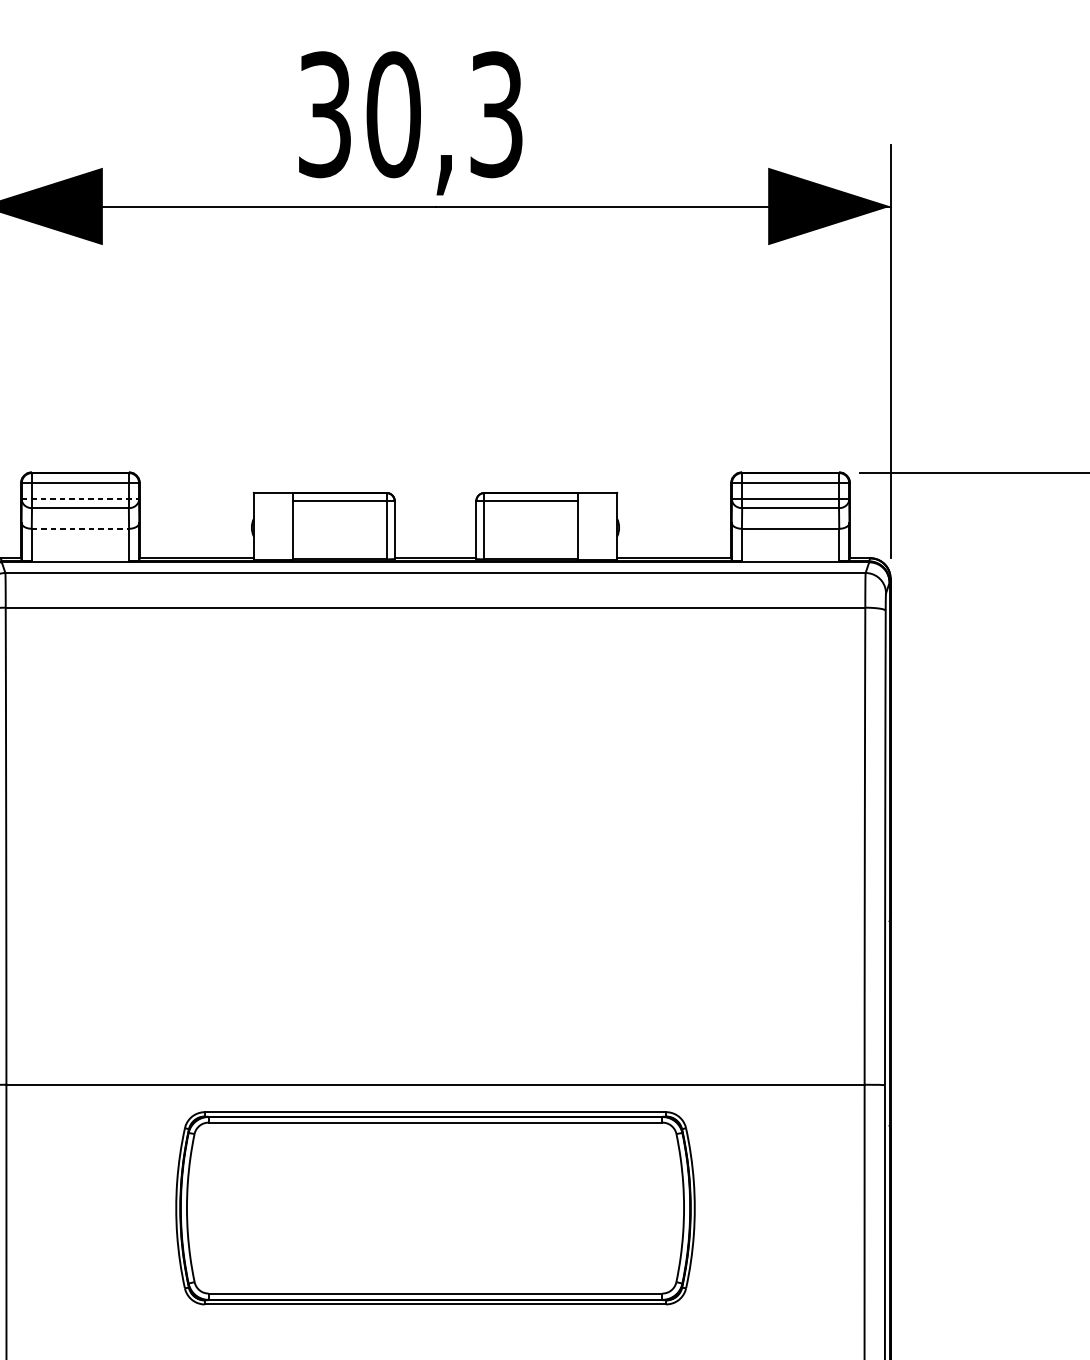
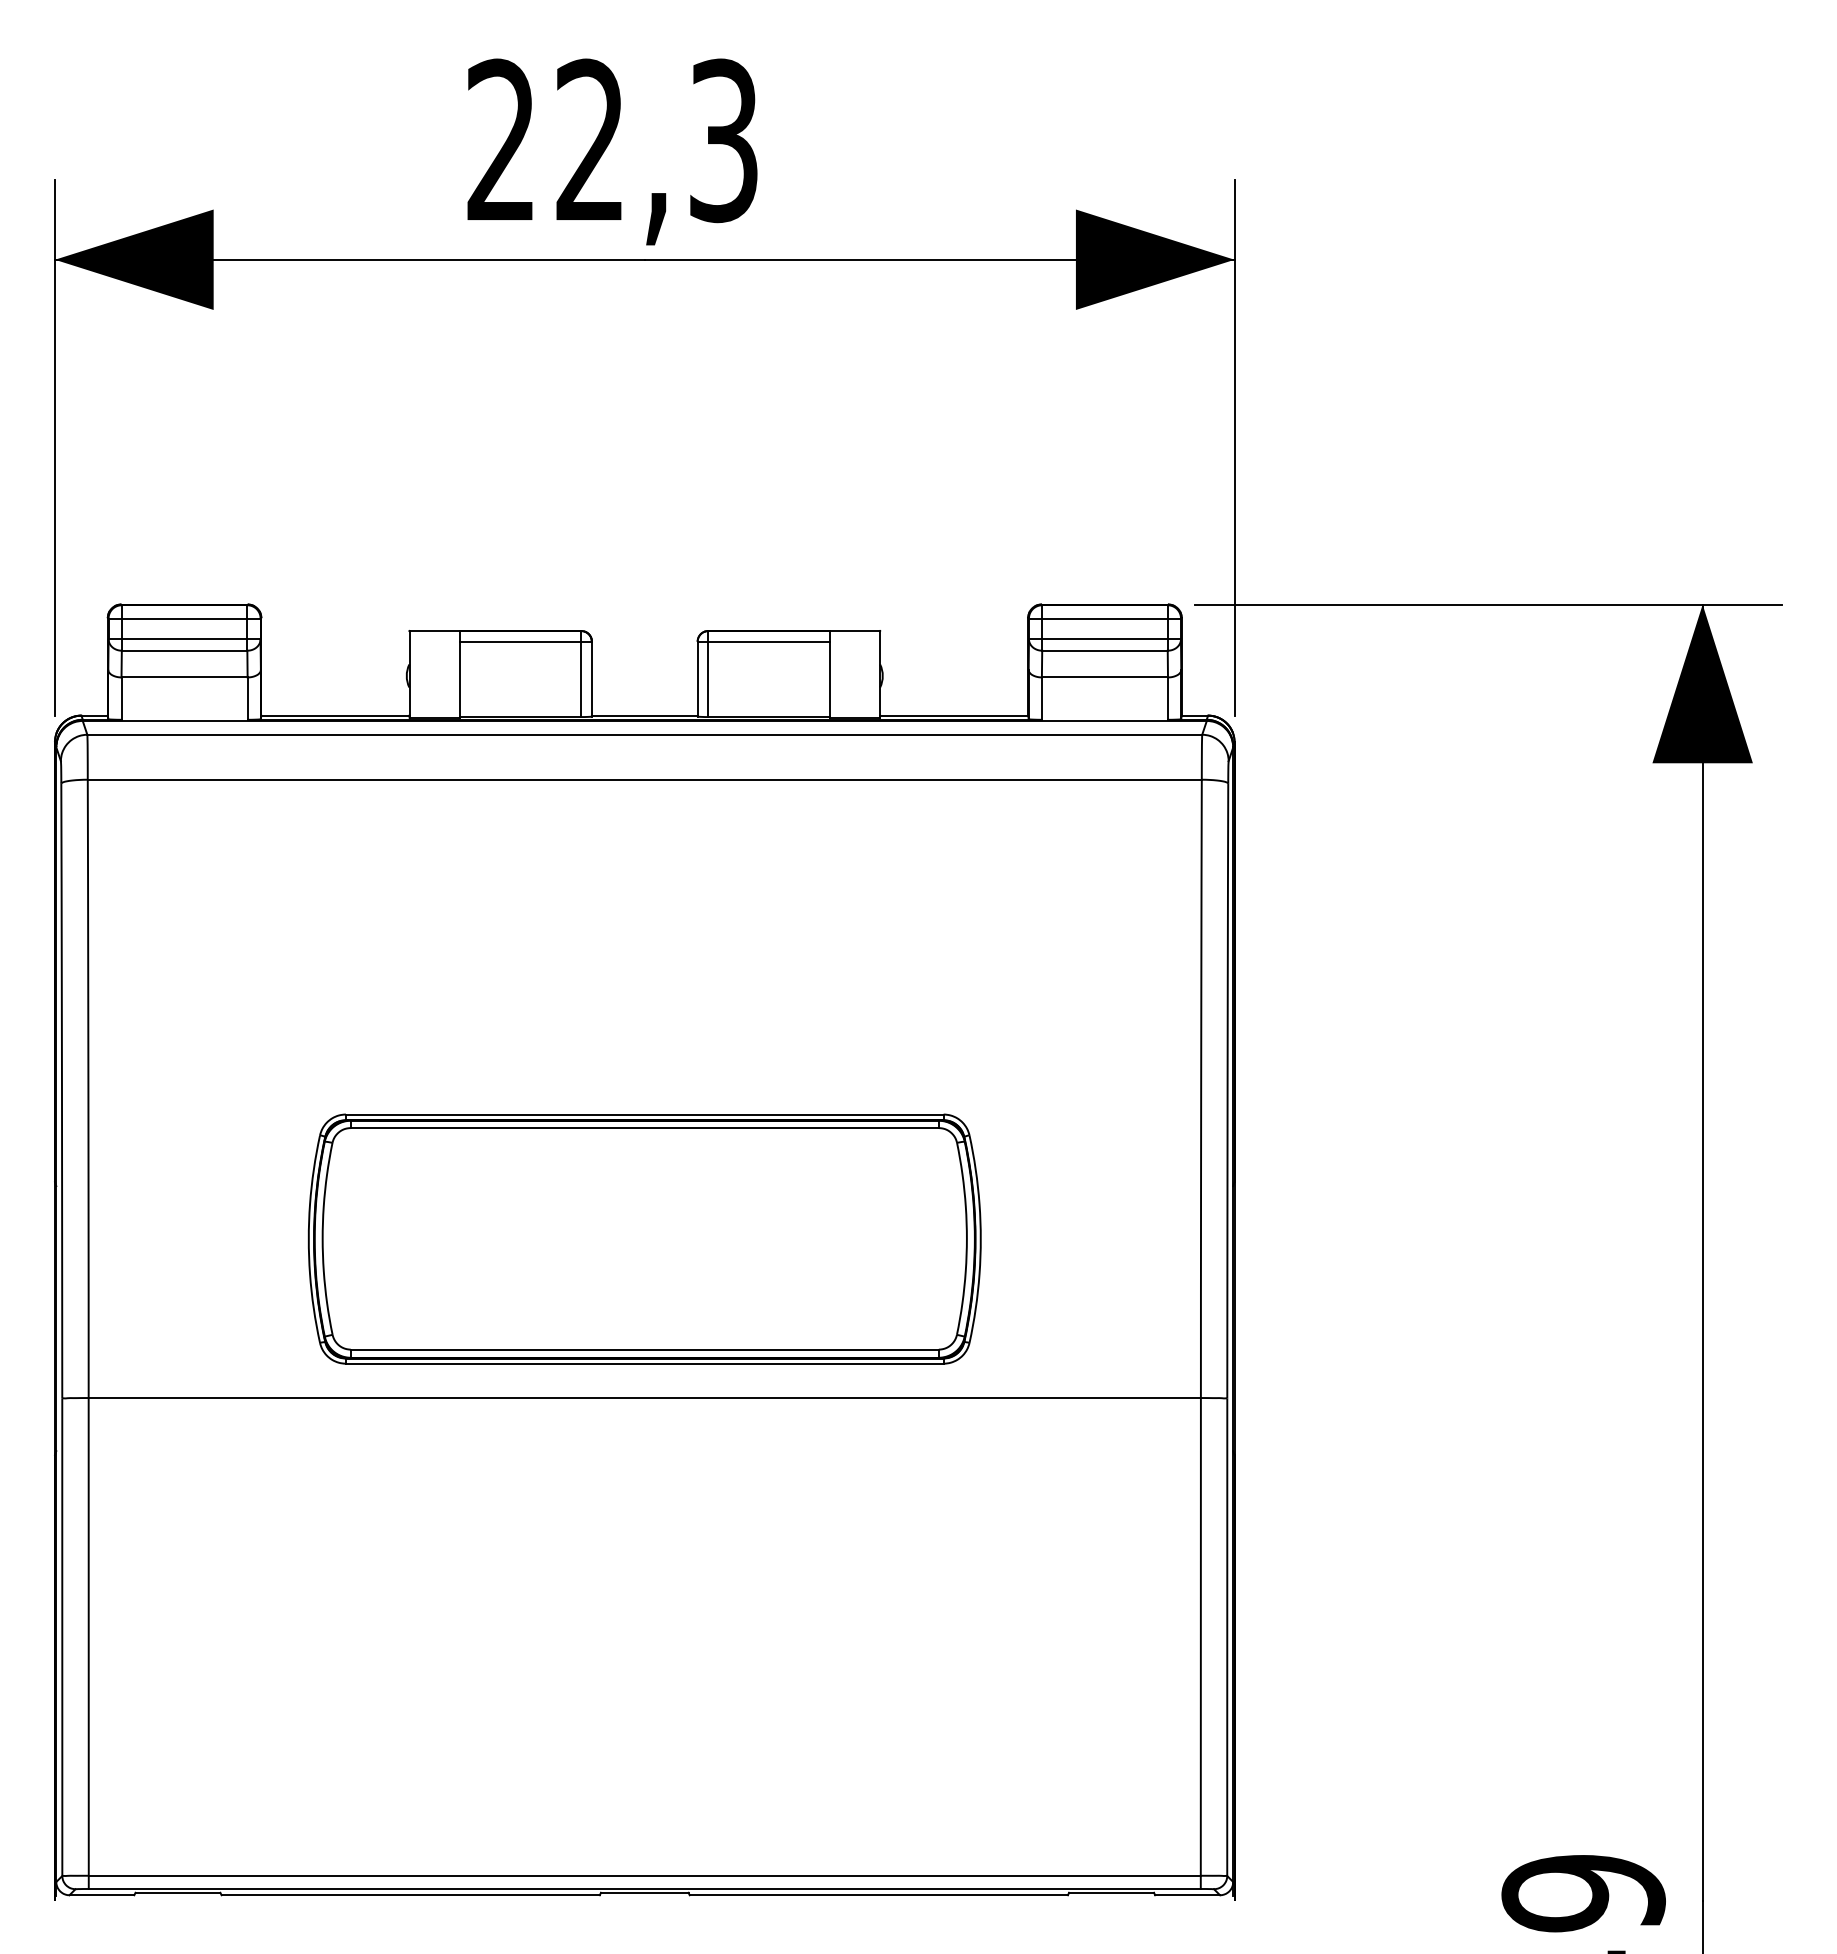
text: (359, 114) -> (546, 140), 30,3 -> 22,3
line: (80, 499) -> (184, 639), dashed -> solid
line: (81, 528) -> (185, 677), dashed -> solid
part: (435, 1207) -> (644, 1238), moved

